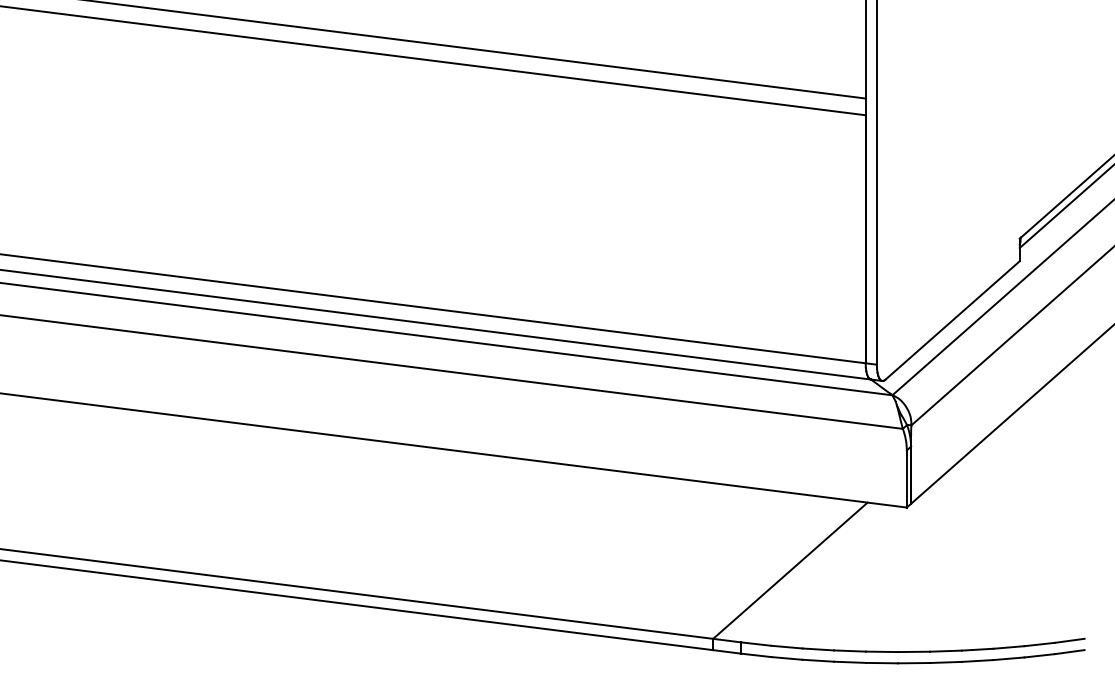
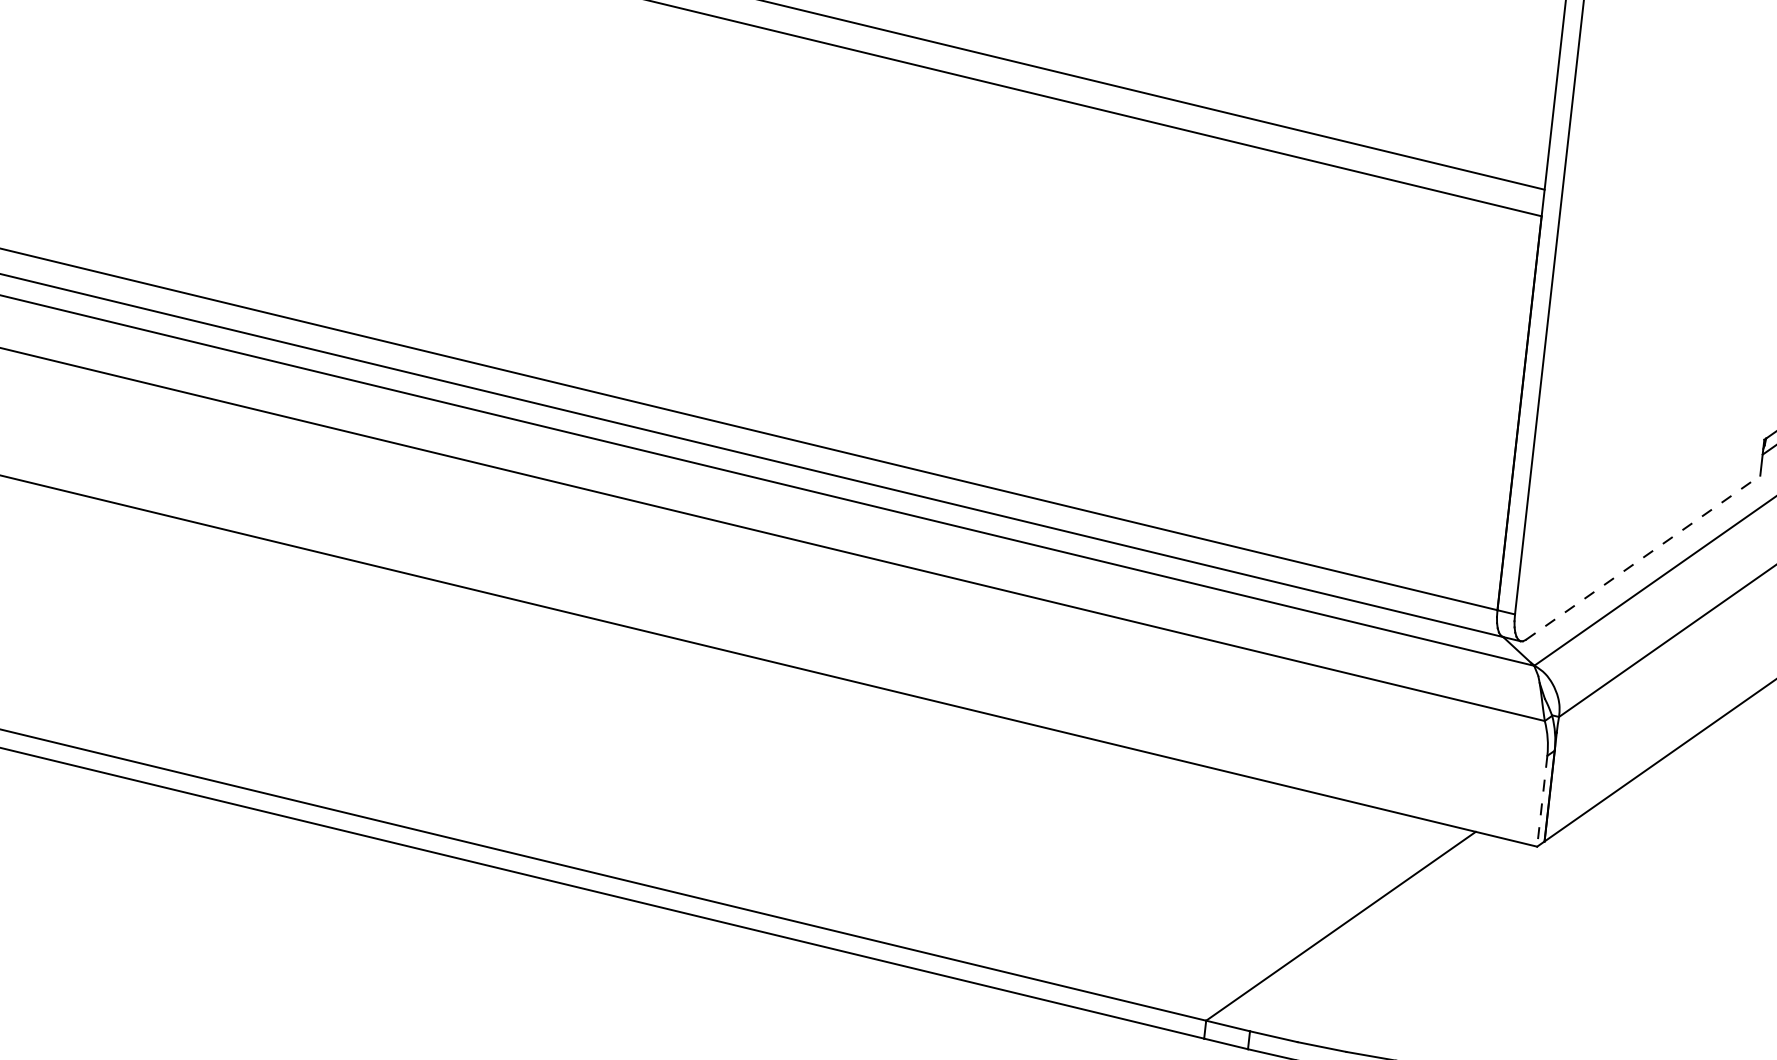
line: (952, 320) -> (1643, 557), solid -> dashed
line: (906, 478) -> (1541, 800), solid -> dashed

